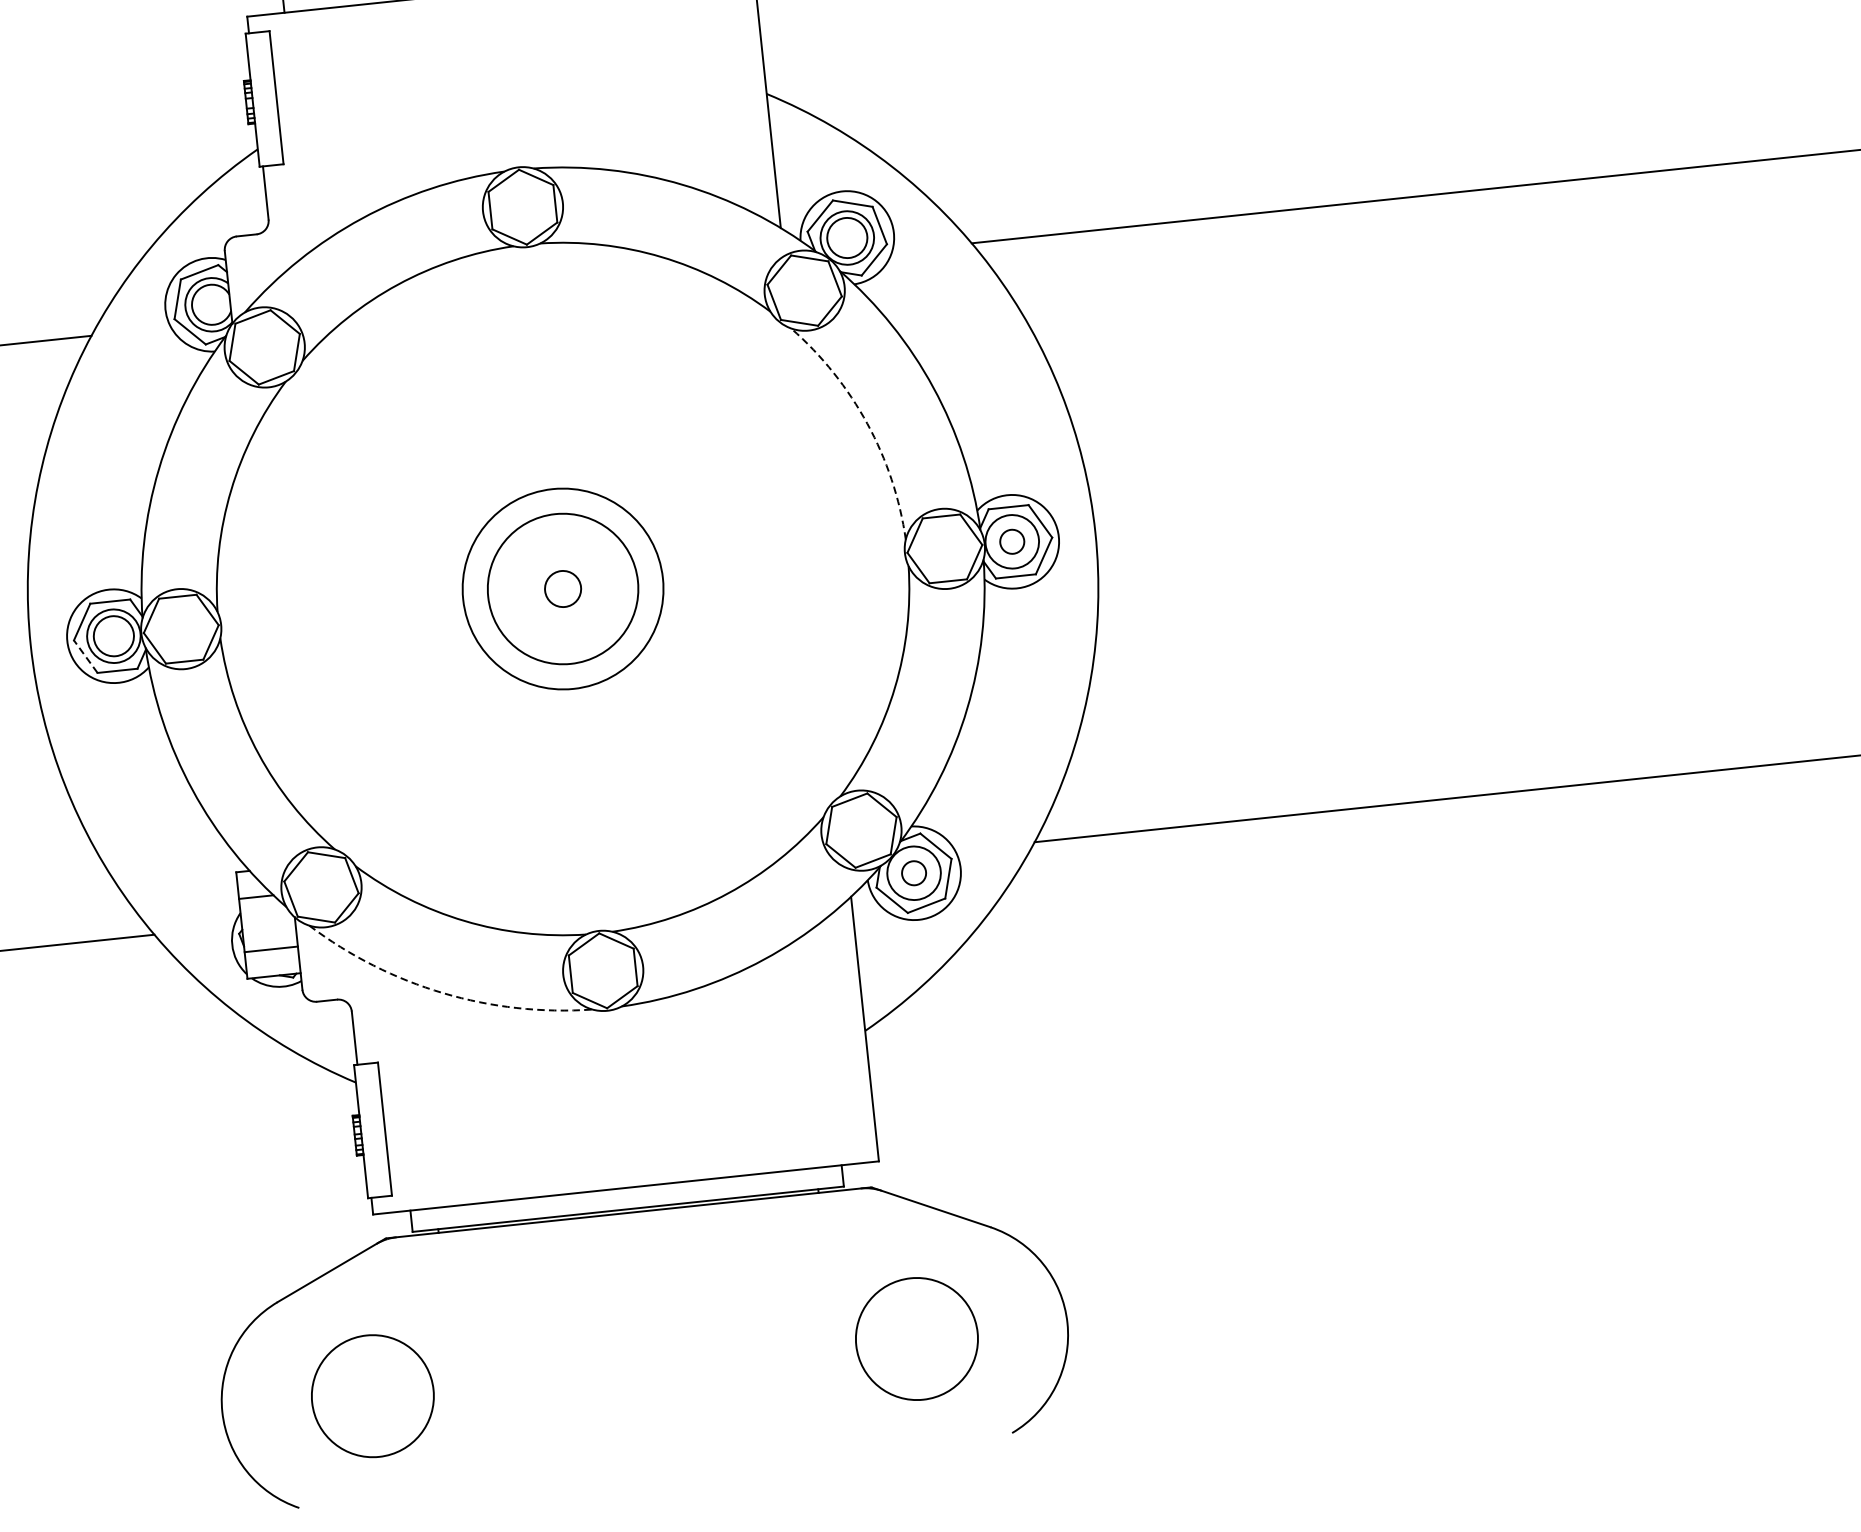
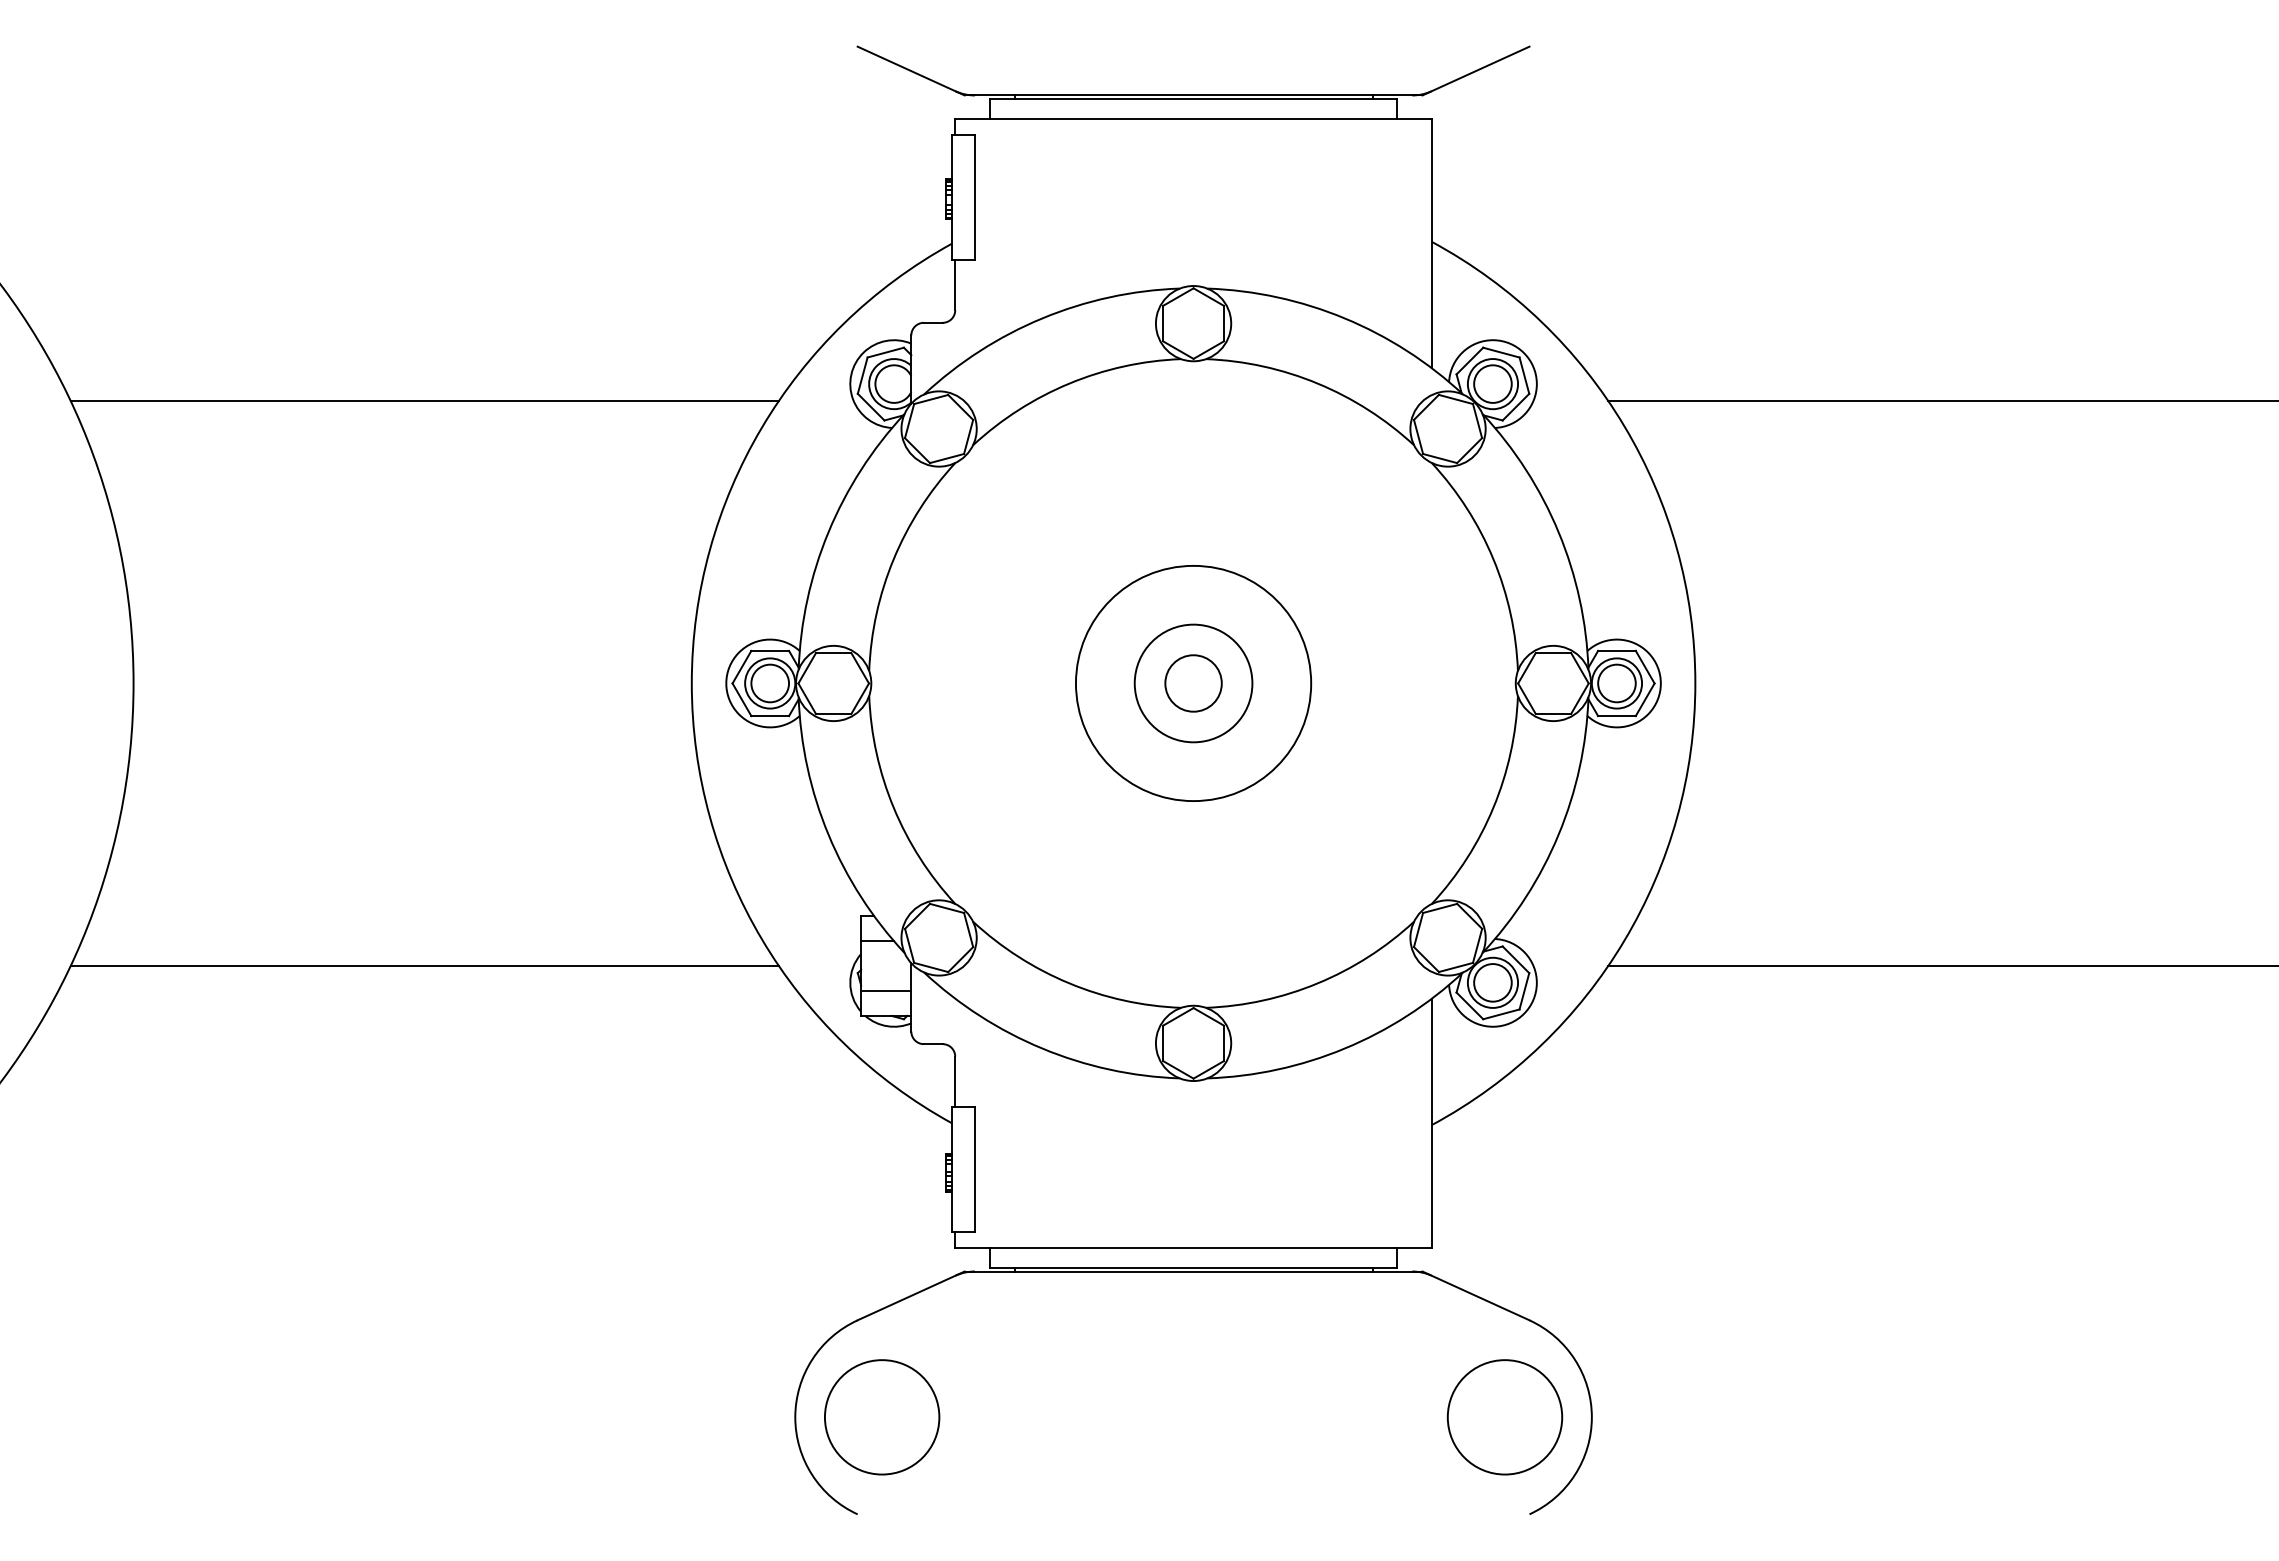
arc: (867, 424) -> (1493, 559), dashed -> solid
circle: (1011, 541) -> (1616, 683), size x1.67
circle: (563, 589) -> (1193, 683), size x0.62
circle: (563, 589) -> (1193, 683), size x1.67
circle: (563, 589) -> (1193, 683), size x1.67
line: (85, 656) -> (741, 699), dashed -> solid
circle: (913, 872) -> (1492, 982), size x1.67
arc: (443, 993) -> (1042, 1048), dashed -> solid
circle: (916, 1339) -> (1504, 1417), moved
circle: (373, 1396) -> (882, 1417), moved

